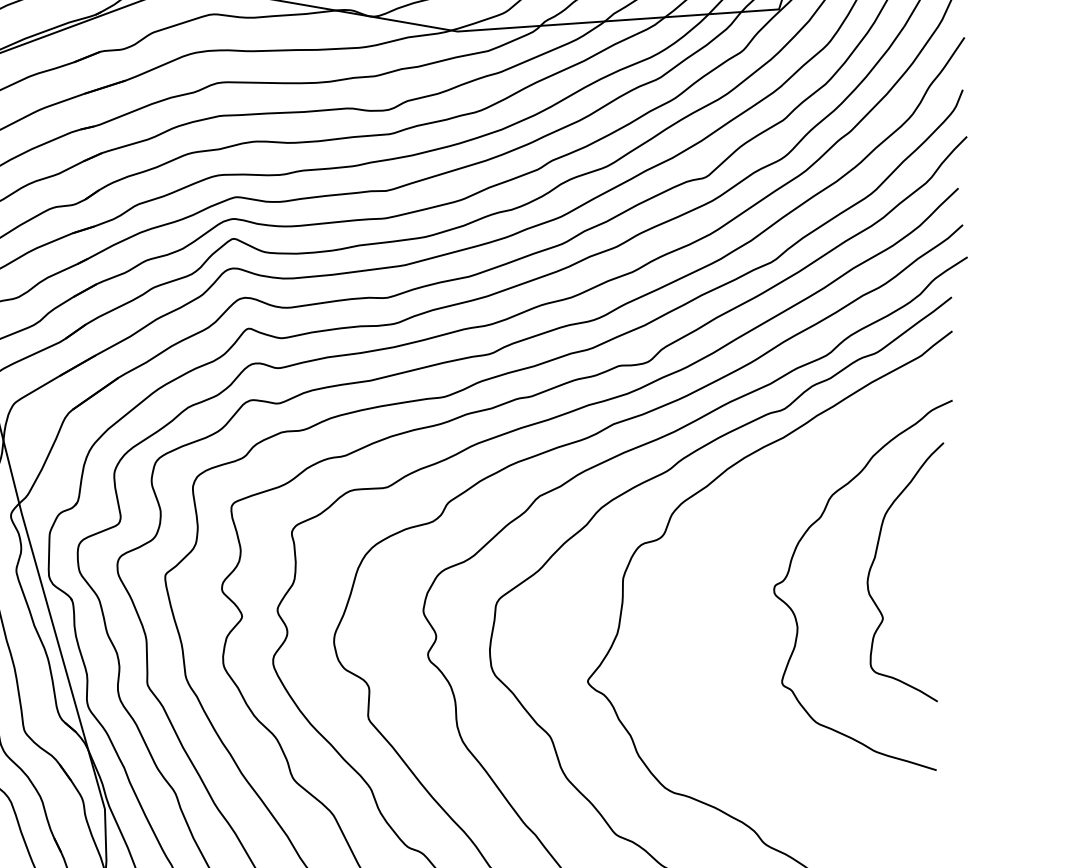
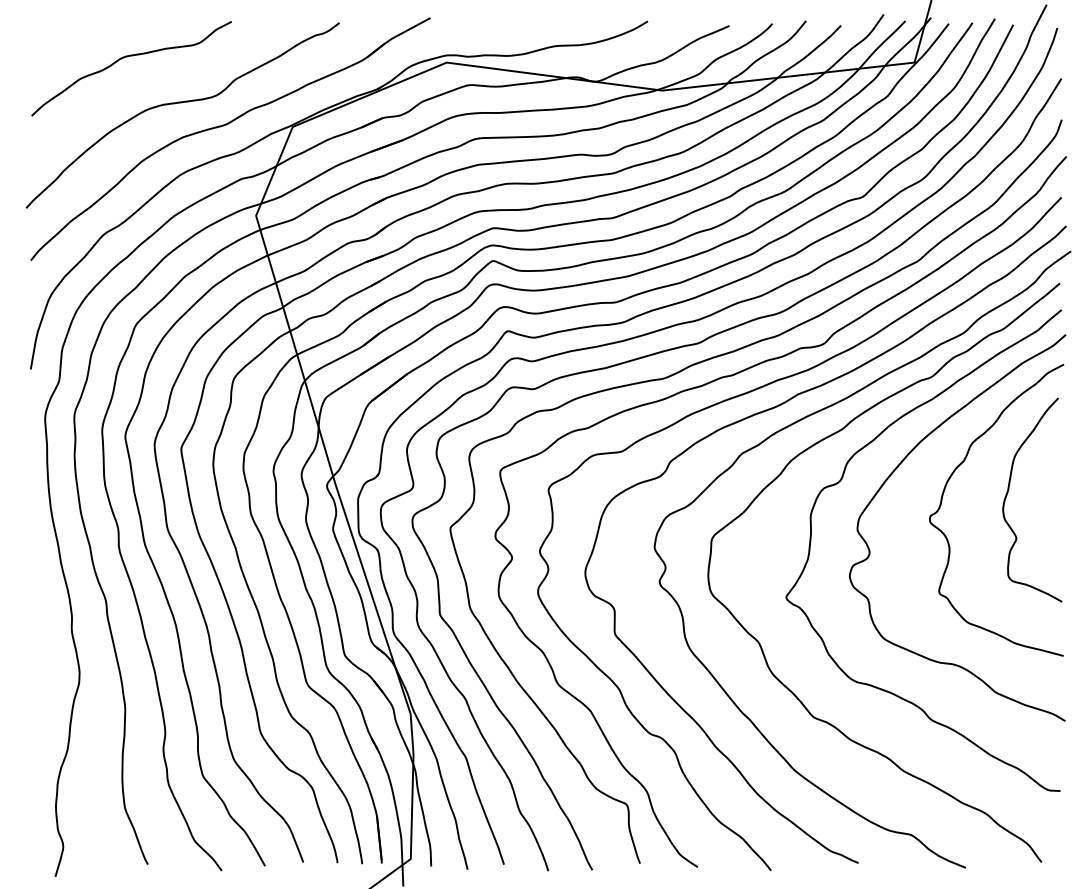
curve: (730, 529) -> (893, 473), added

